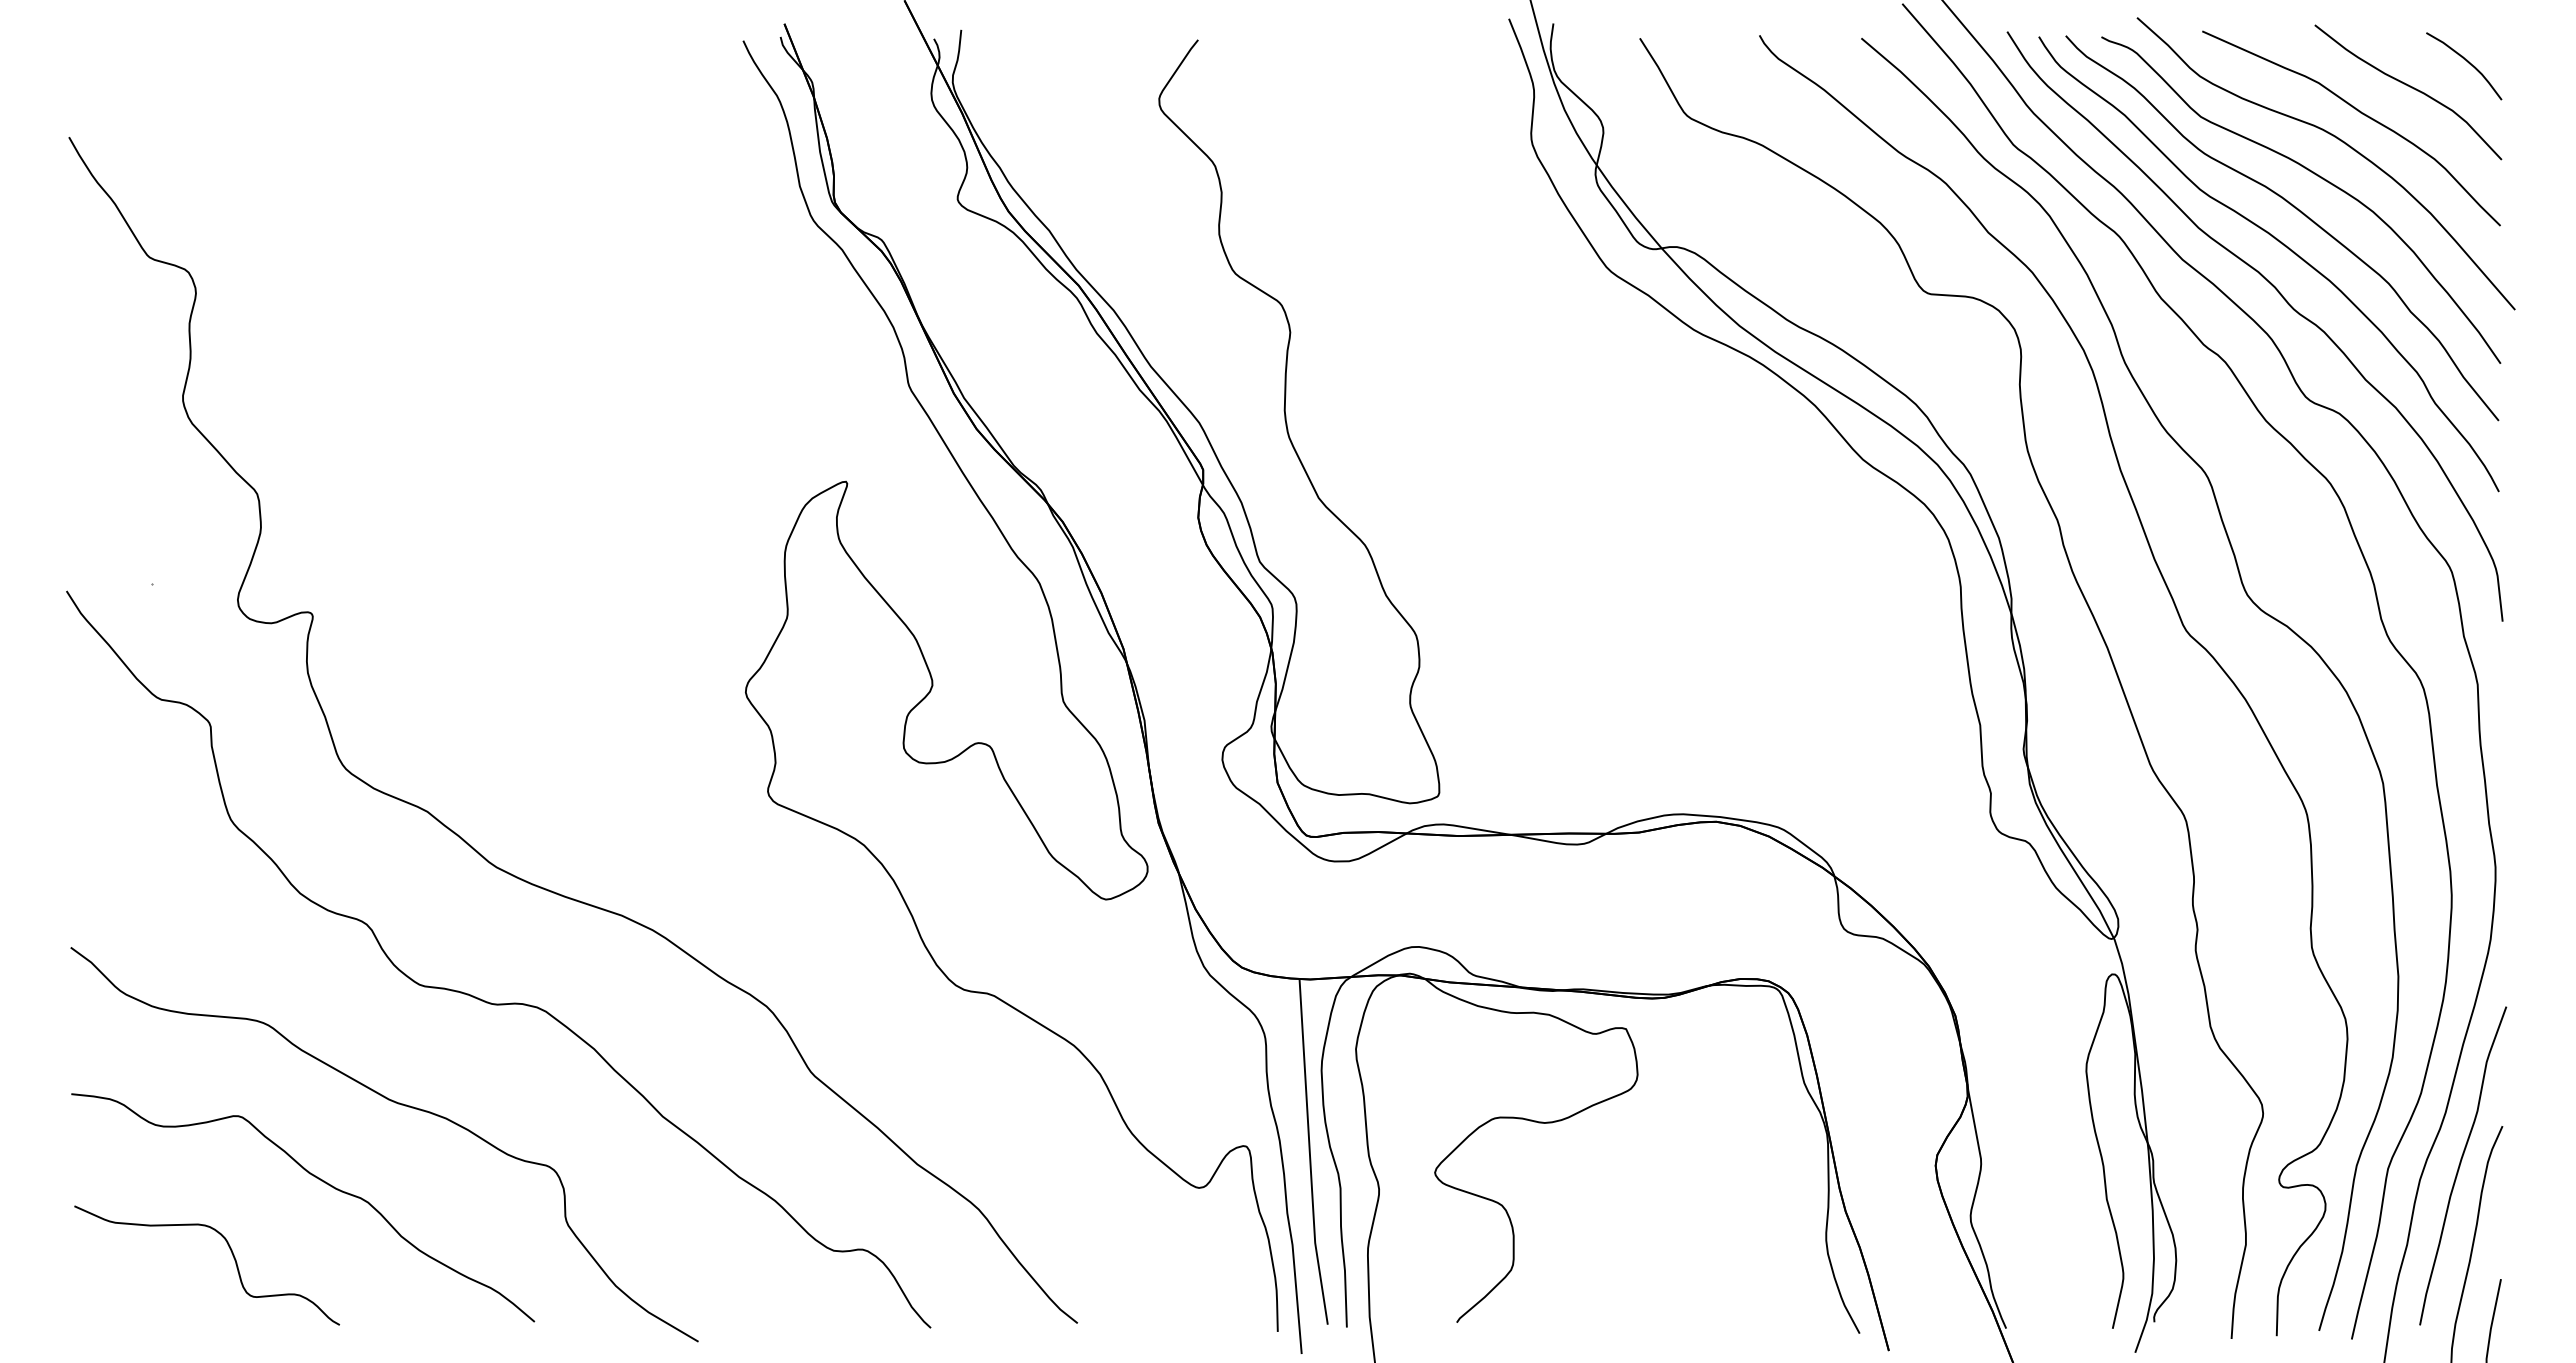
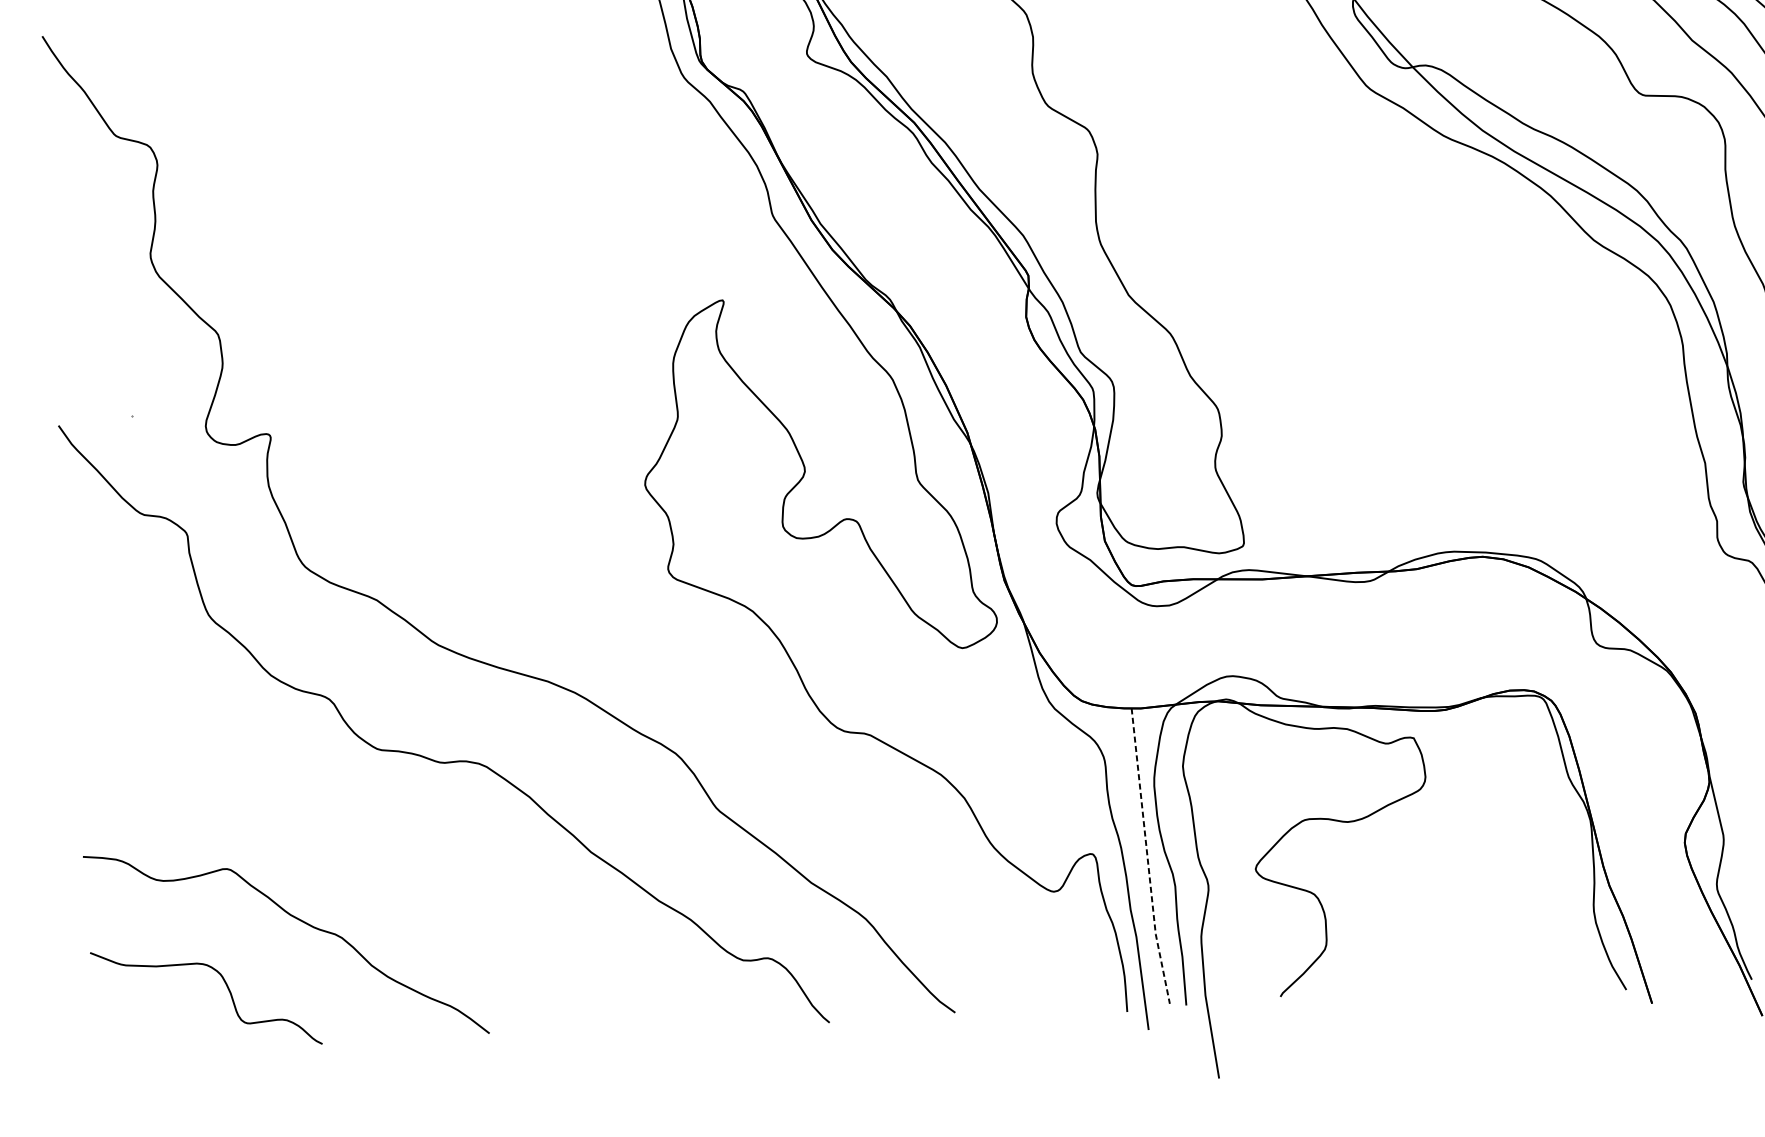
curve: (398, 1104) -> (363, 852), removed
line: (1309, 1153) -> (1147, 857), solid -> dashed

